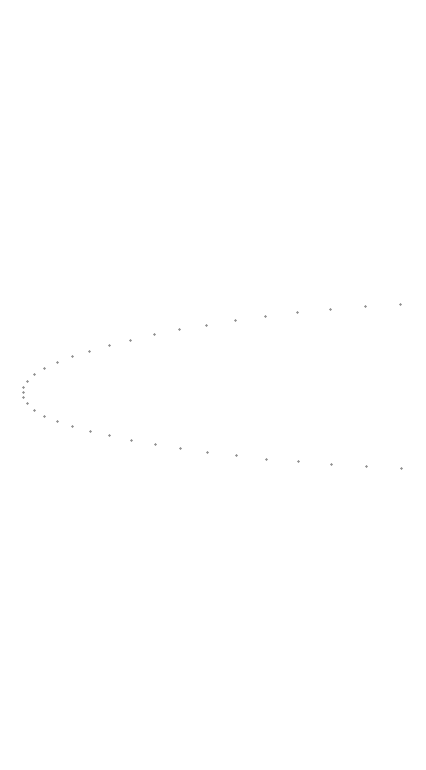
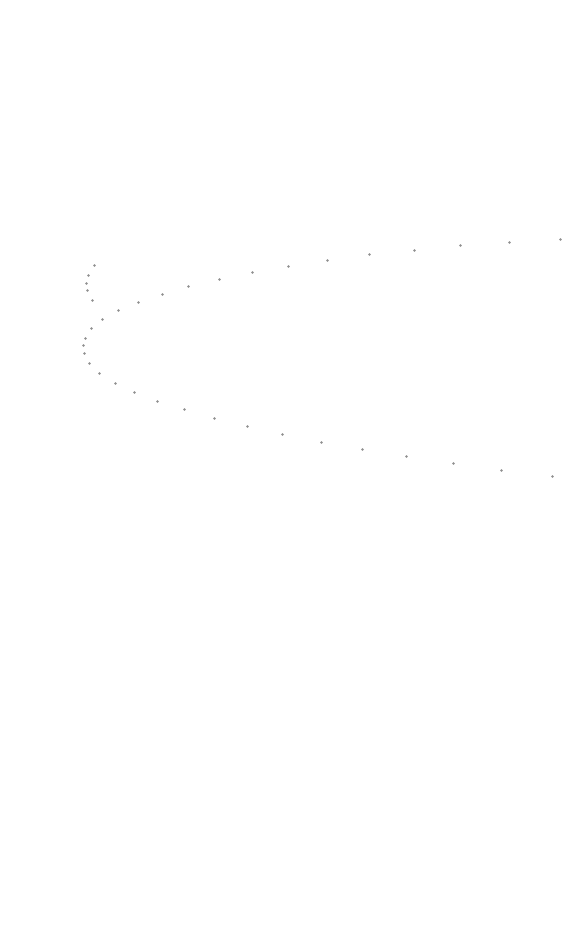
part: (25, 351) -> (90, 283), added

